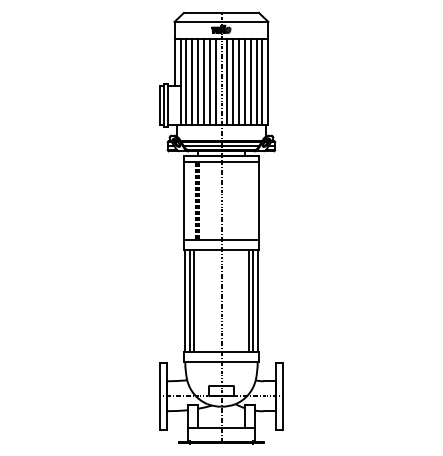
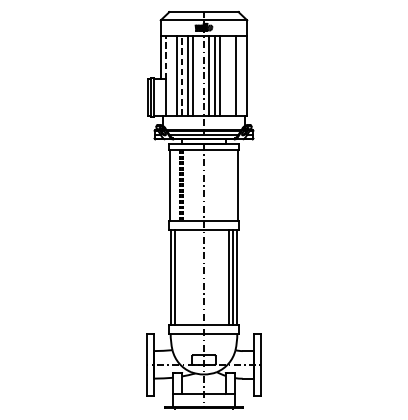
line: (180, 62) -> (166, 57), solid -> dashed
line: (198, 81) -> (182, 75), solid -> dashed
line: (186, 82) -> (171, 76), removed
line: (215, 82) -> (198, 76), removed
line: (244, 82) -> (225, 76), removed
line: (250, 82) -> (230, 76), removed
line: (262, 82) -> (241, 76), removed
line: (194, 301) -> (179, 277), removed

